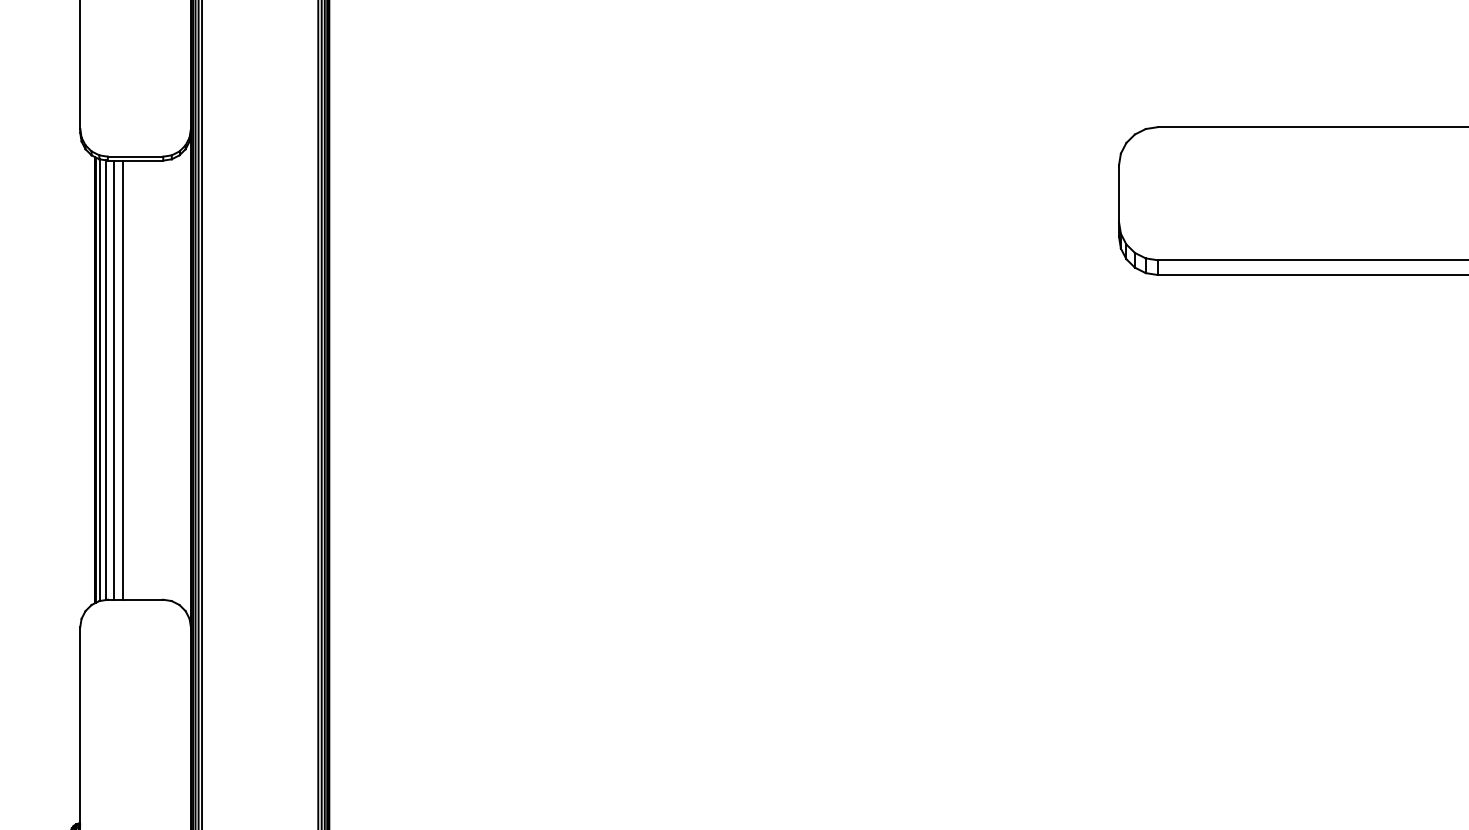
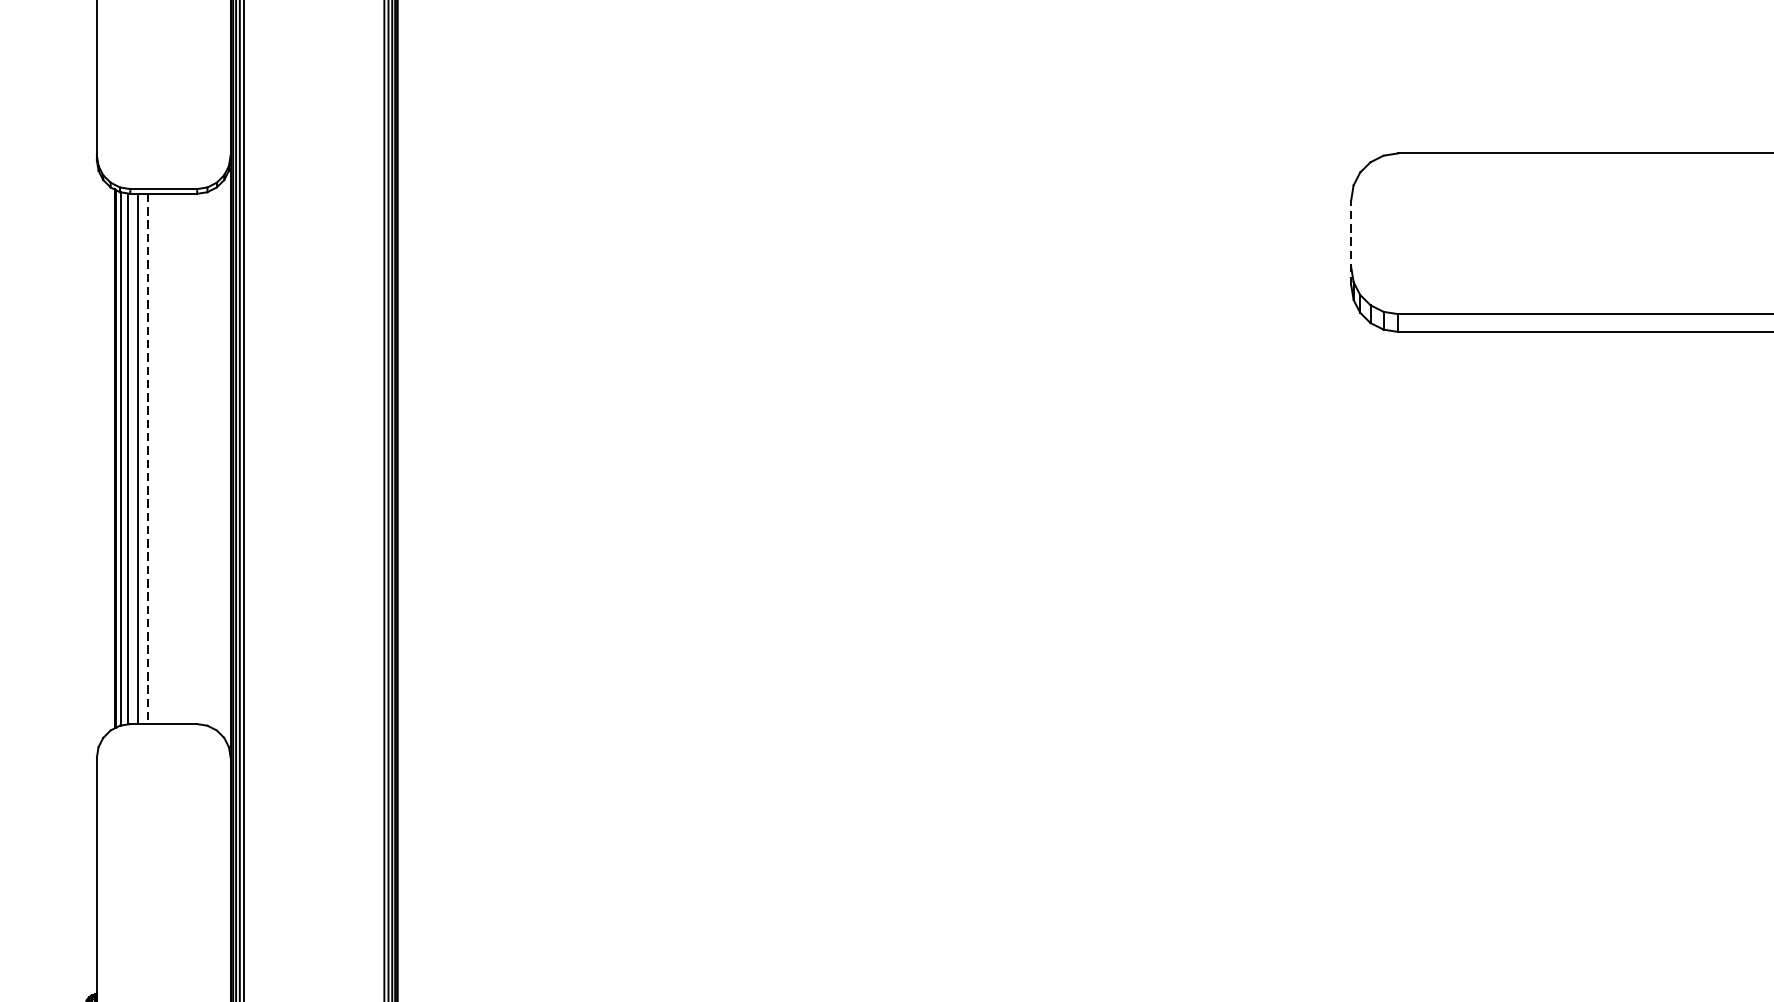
line: (1118, 201) -> (1350, 243), solid -> dashed
line: (122, 380) -> (147, 459), solid -> dashed

